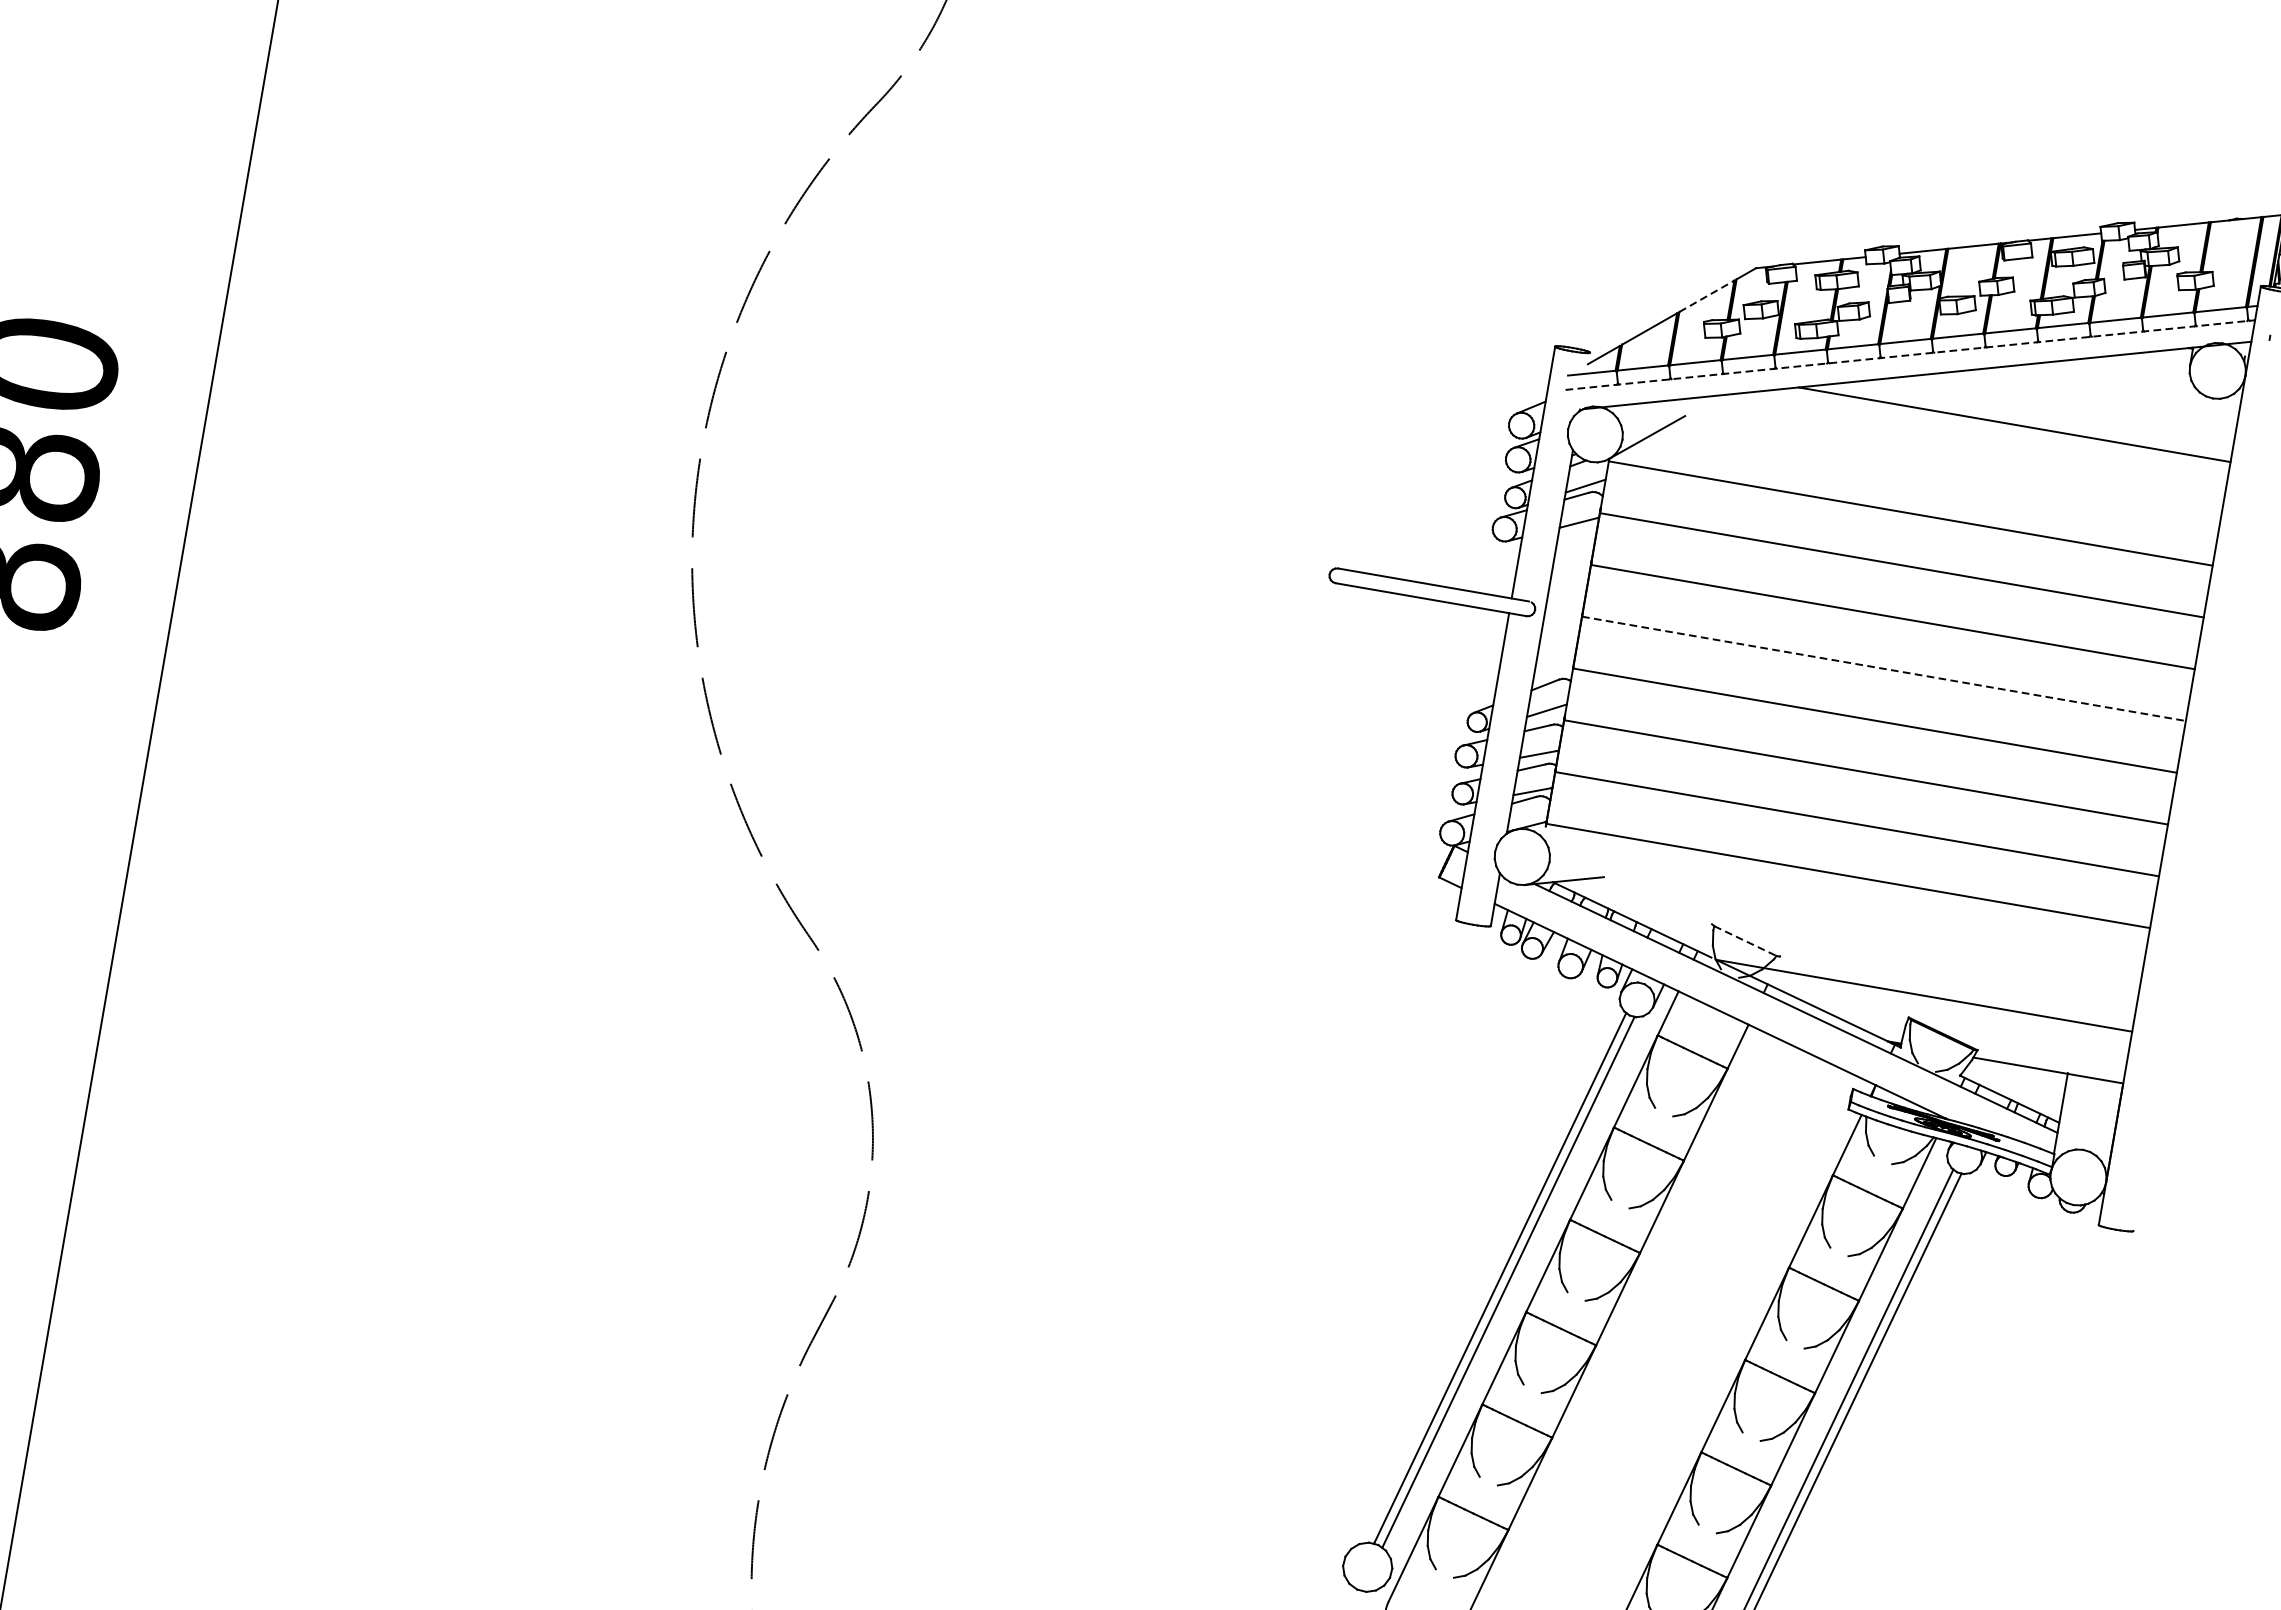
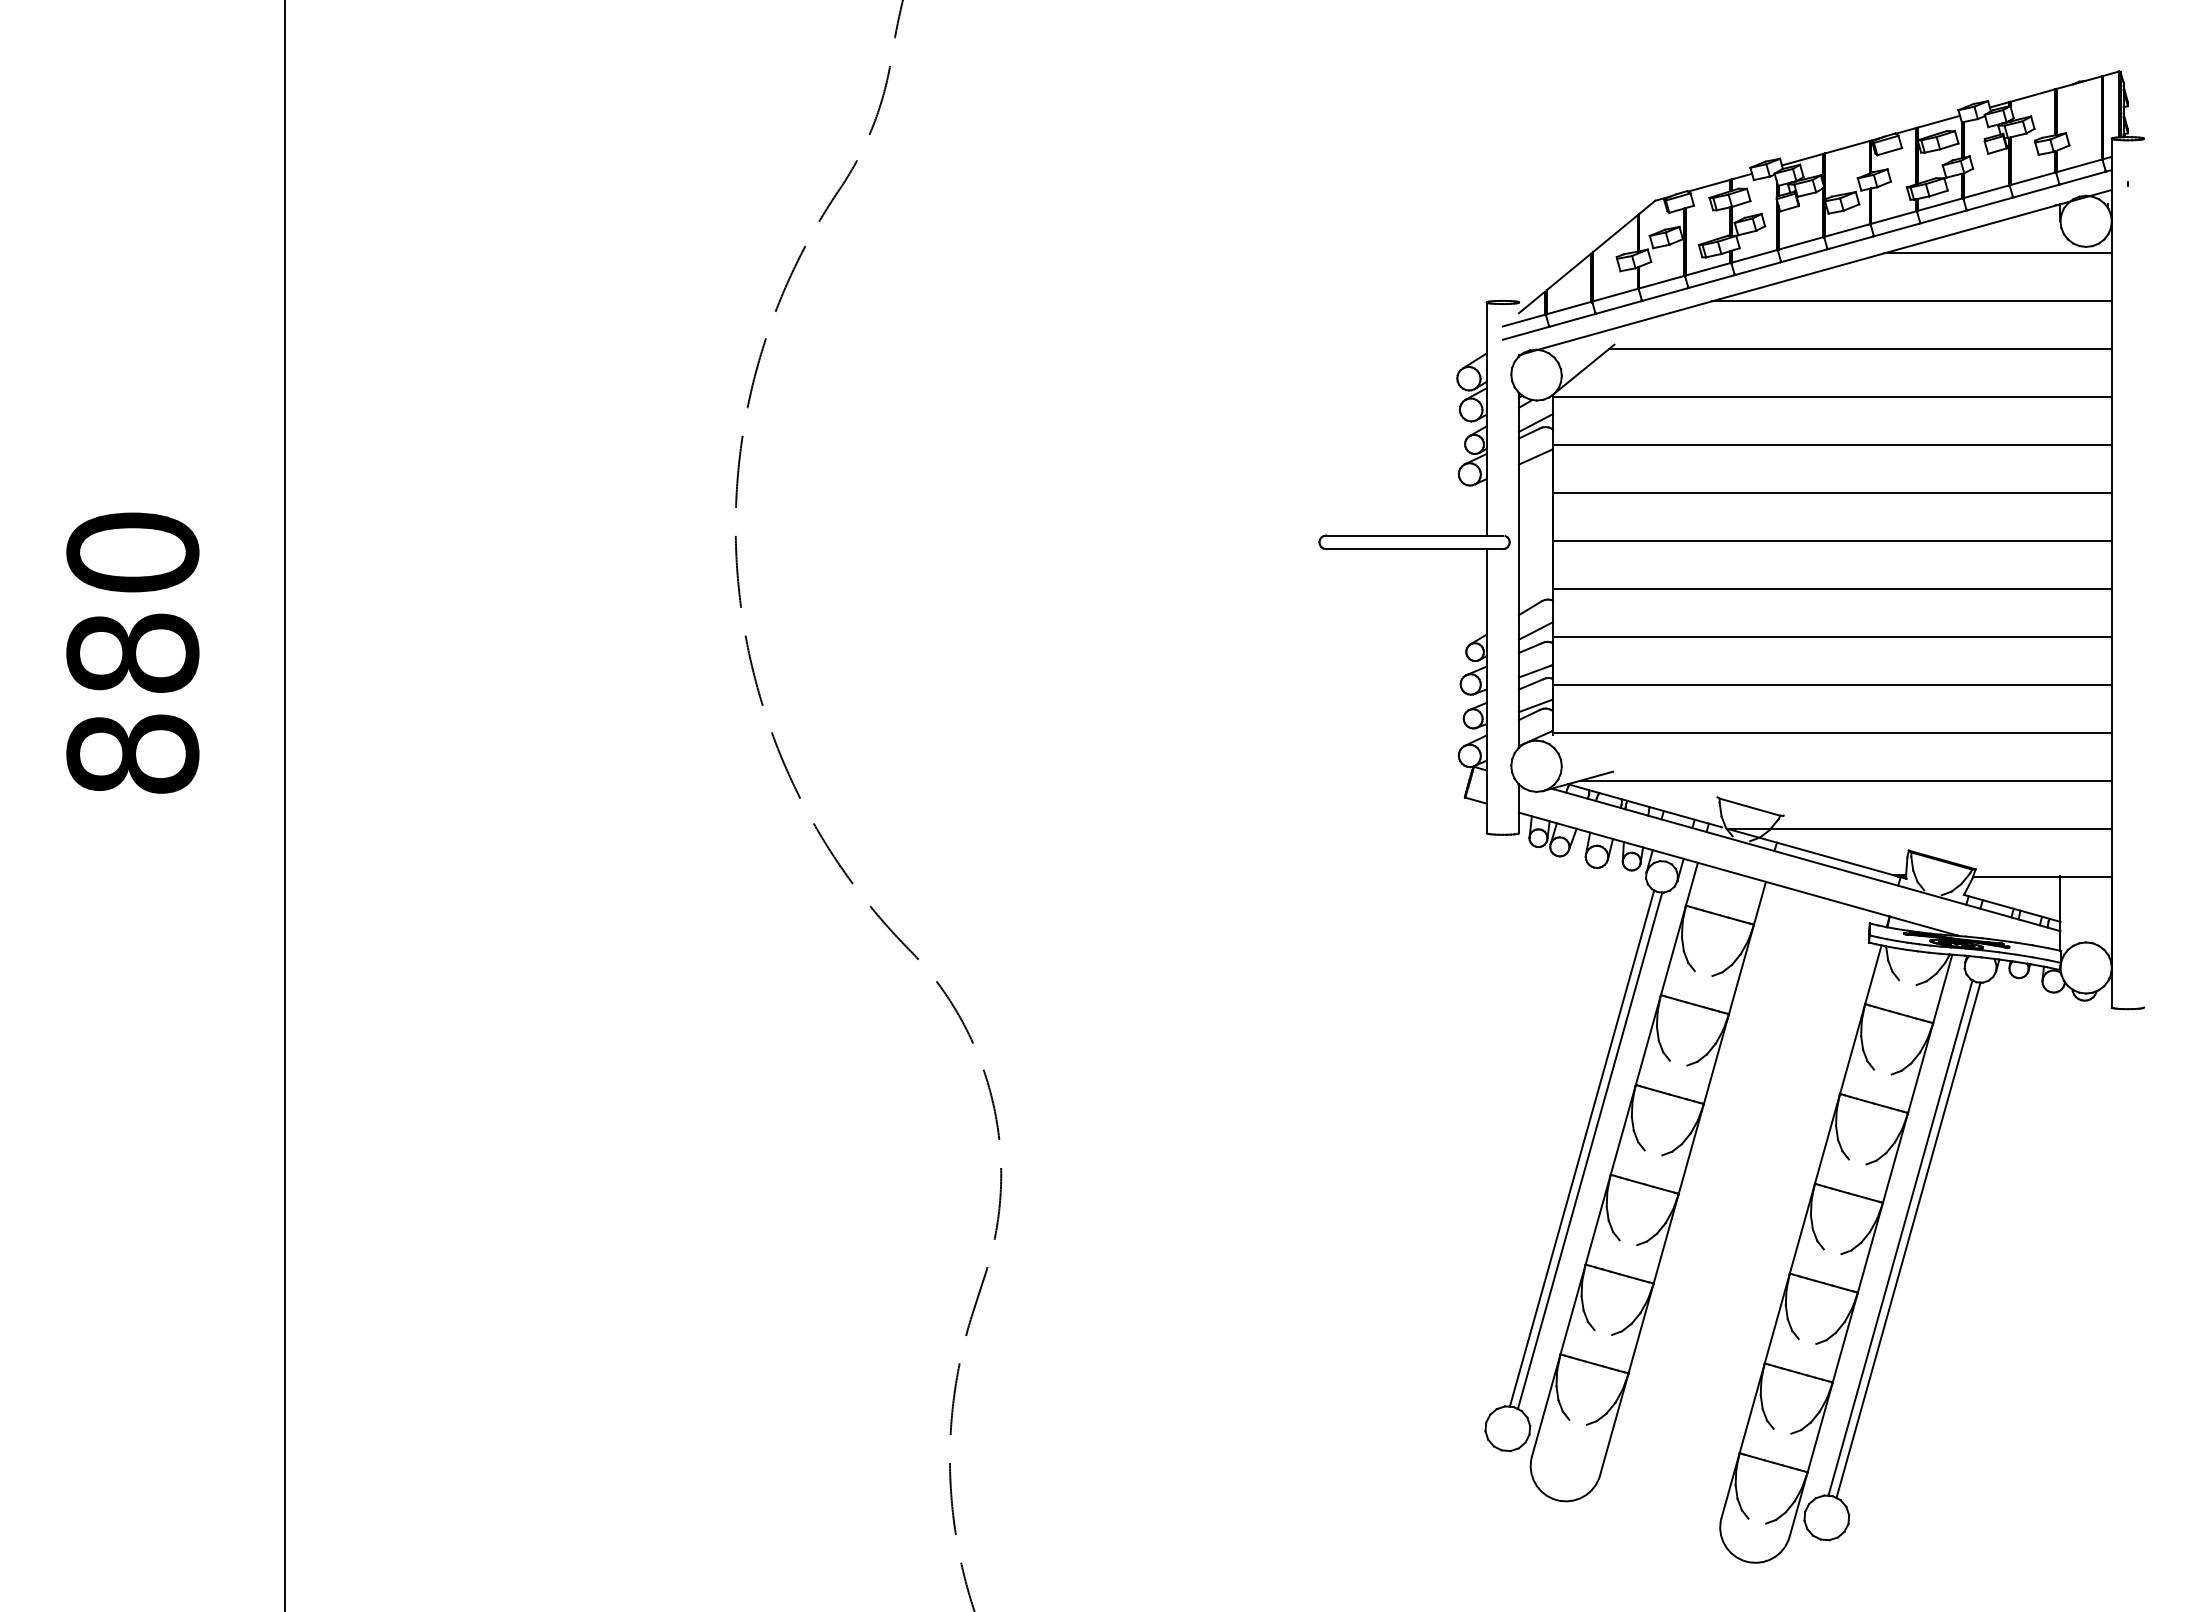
line: (1707, 296) -> (1615, 233), dashed -> solid
line: (1910, 354) -> (1807, 254), dashed -> solid
line: (2115, 389) -> (1997, 253), added
line: (1948, 467) -> (1859, 349), added
line: (1884, 669) -> (1832, 541), dashed -> solid
line: (1853, 930) -> (1845, 780), added
line: (1745, 941) -> (1750, 807), dashed -> solid

